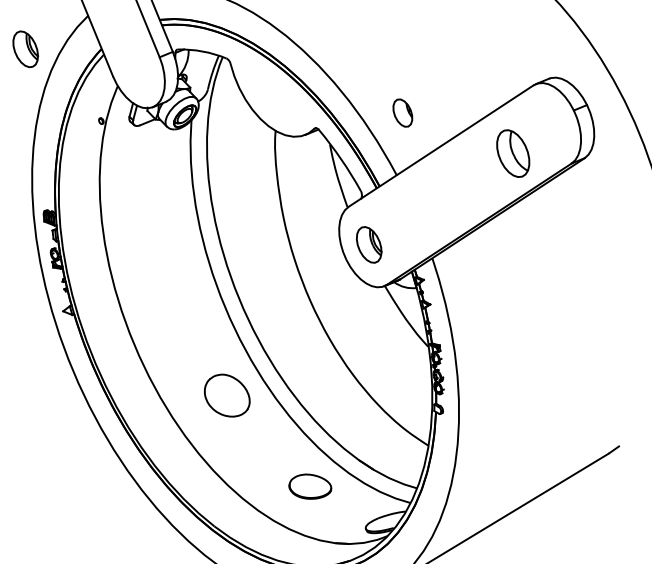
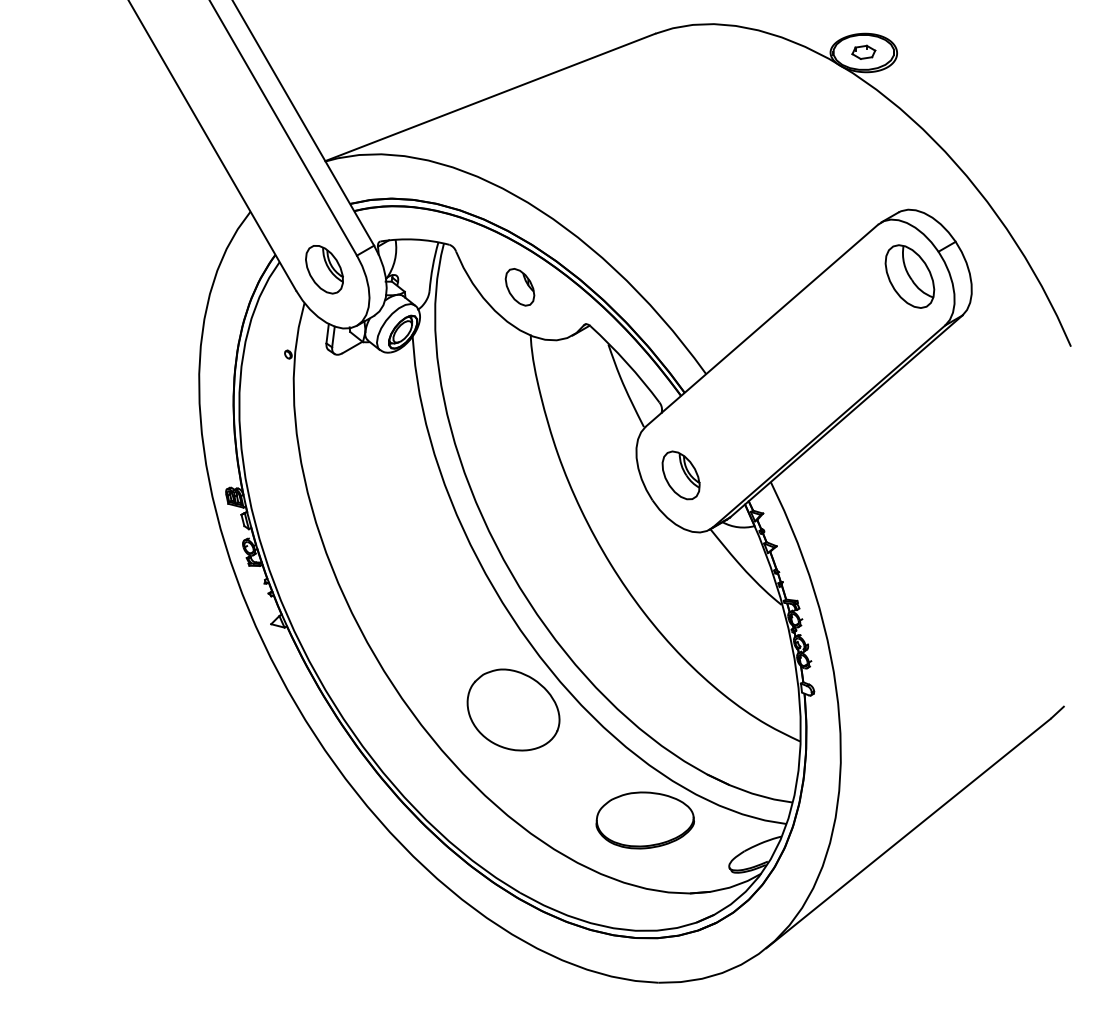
part: (25, 49) -> (324, 269), moved
part: (402, 113) -> (519, 287), moved
part: (512, 153) -> (909, 276), moved
part: (227, 395) -> (513, 709), size x1.43
part: (309, 486) -> (644, 820), size x1.67

